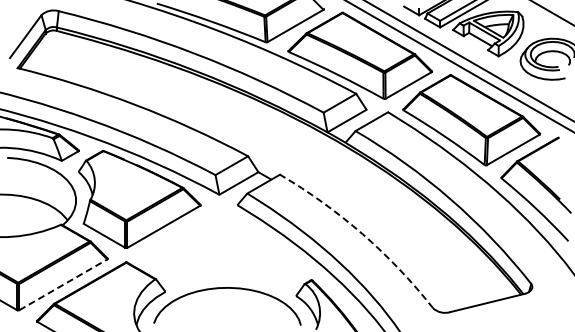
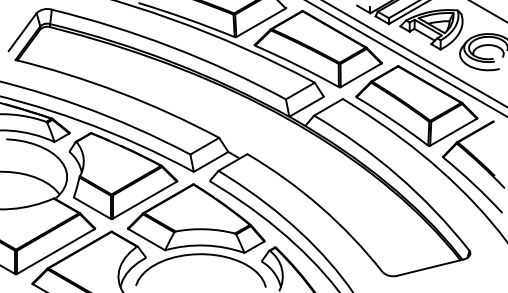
arc: (362, 234) -> (320, 207), dashed -> solid
part: (222, 247) -> (196, 218), added
line: (63, 284) -> (56, 251), dashed -> solid

